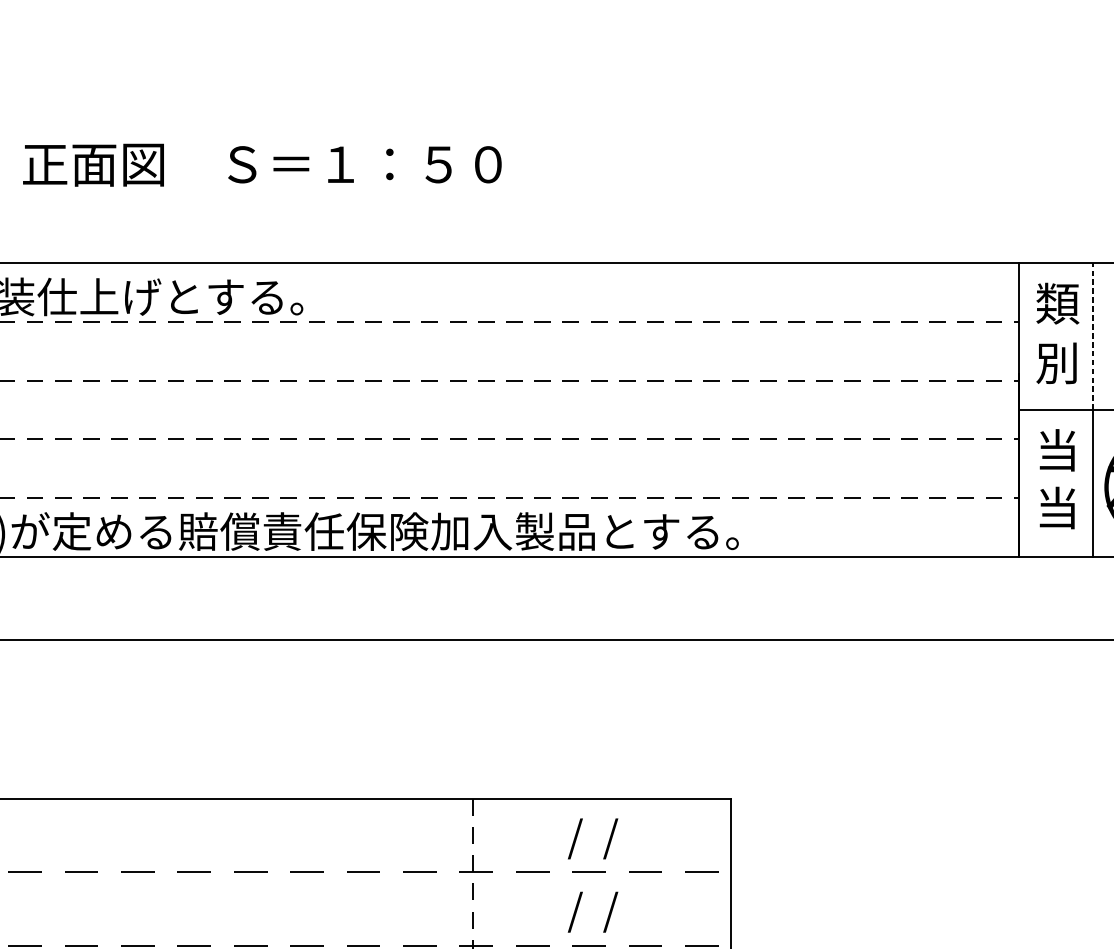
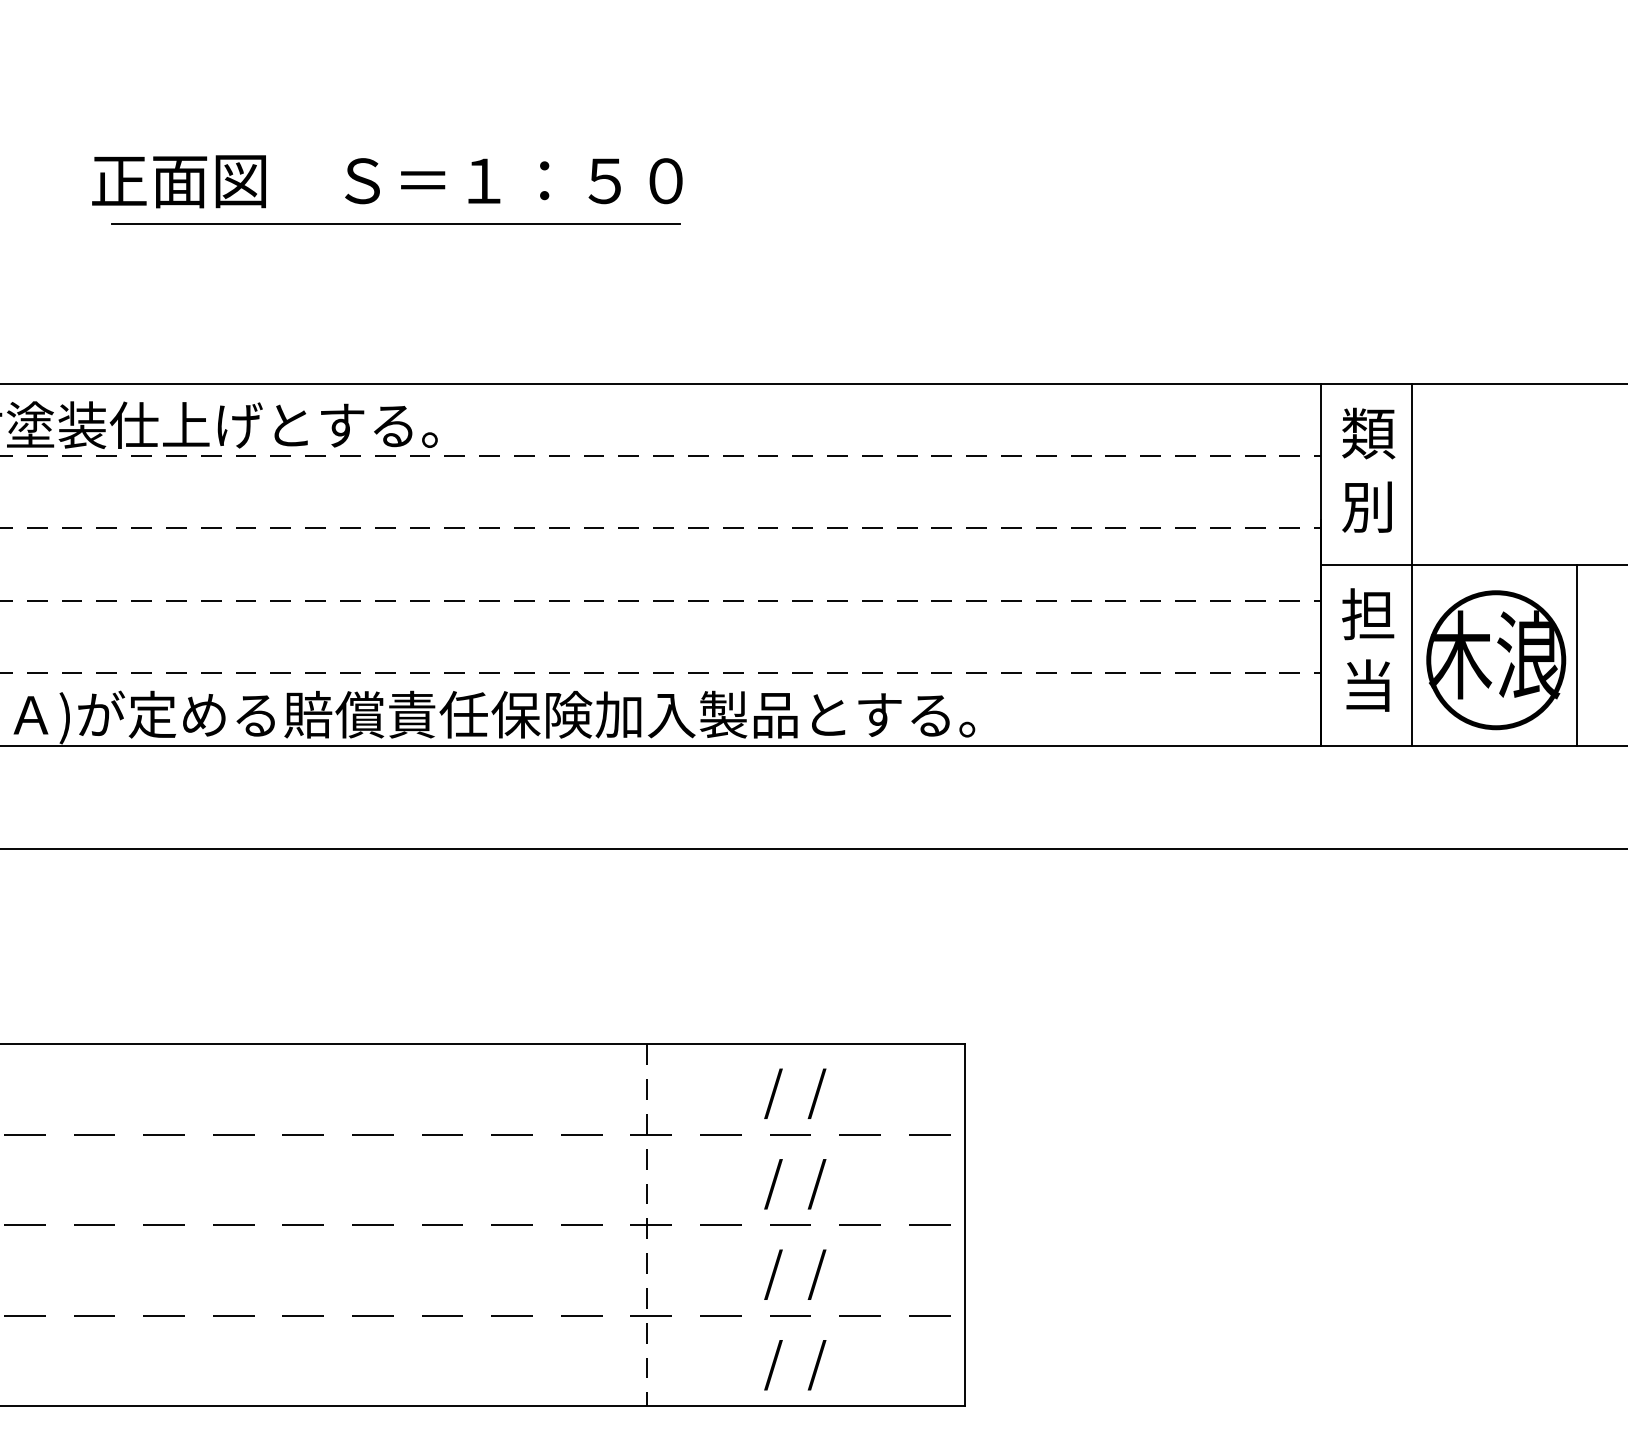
line: (268, 133) -> (395, 223), added
text: (262, 165) -> (387, 181), moved
line: (1092, 336) -> (1411, 473), dashed -> solid
text: (1057, 450) -> (1368, 614), 当 -> 担

